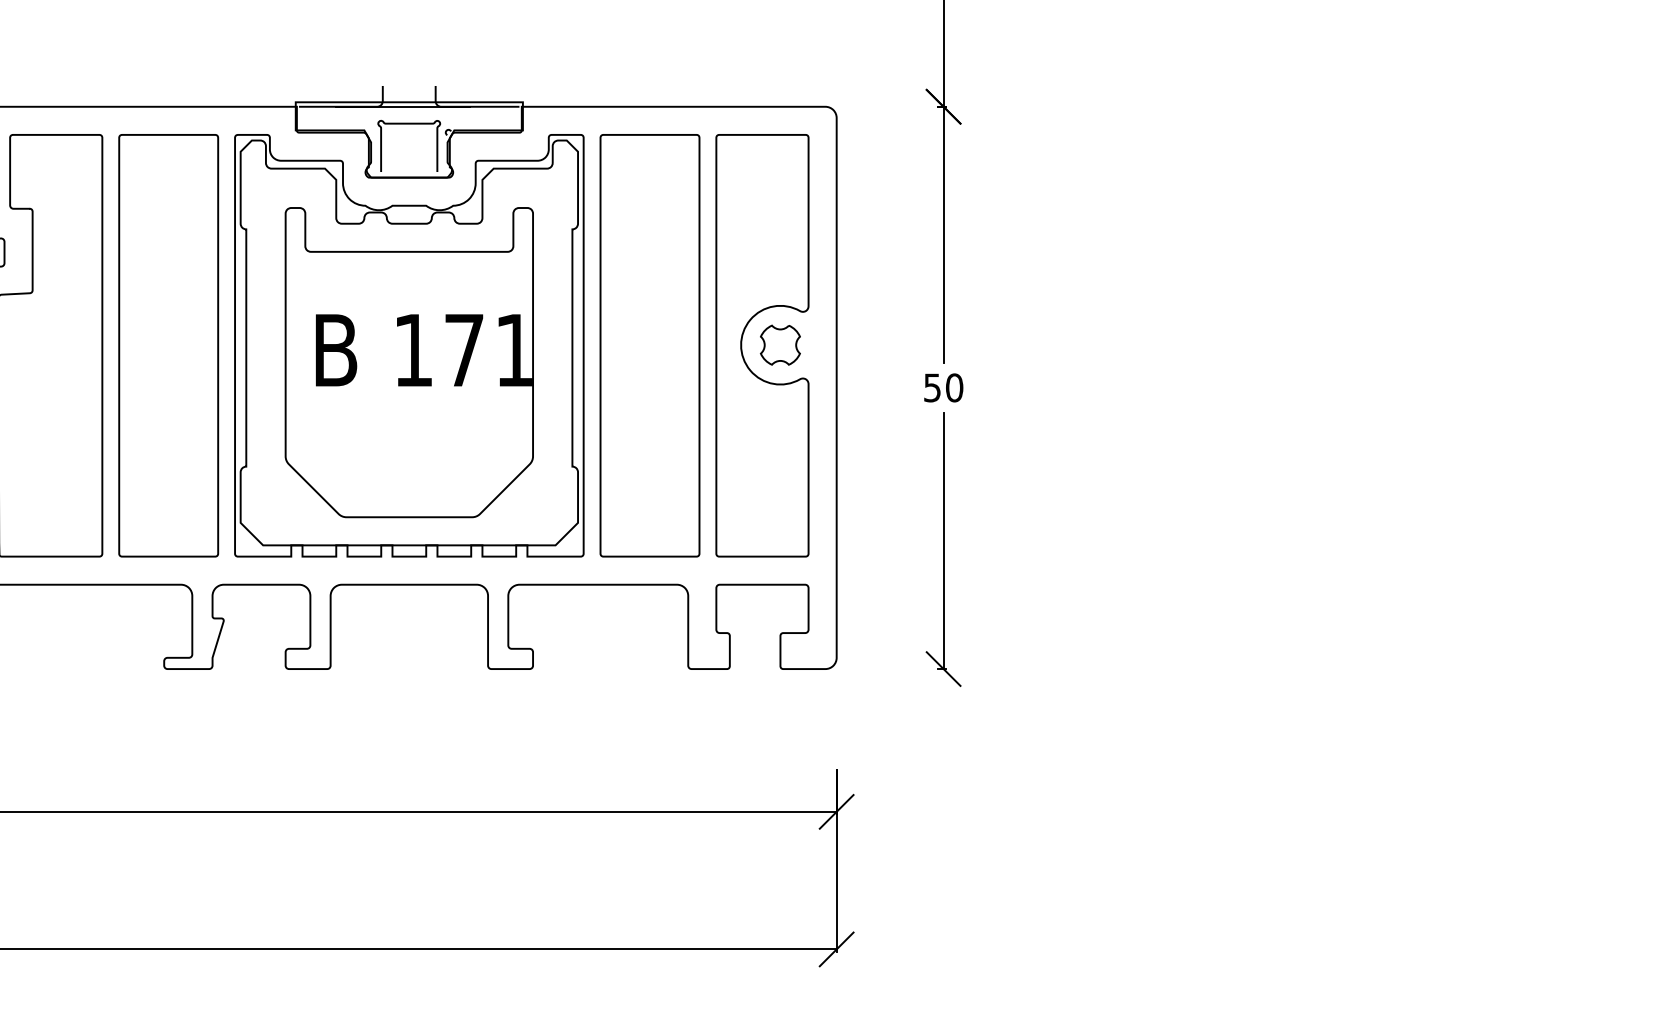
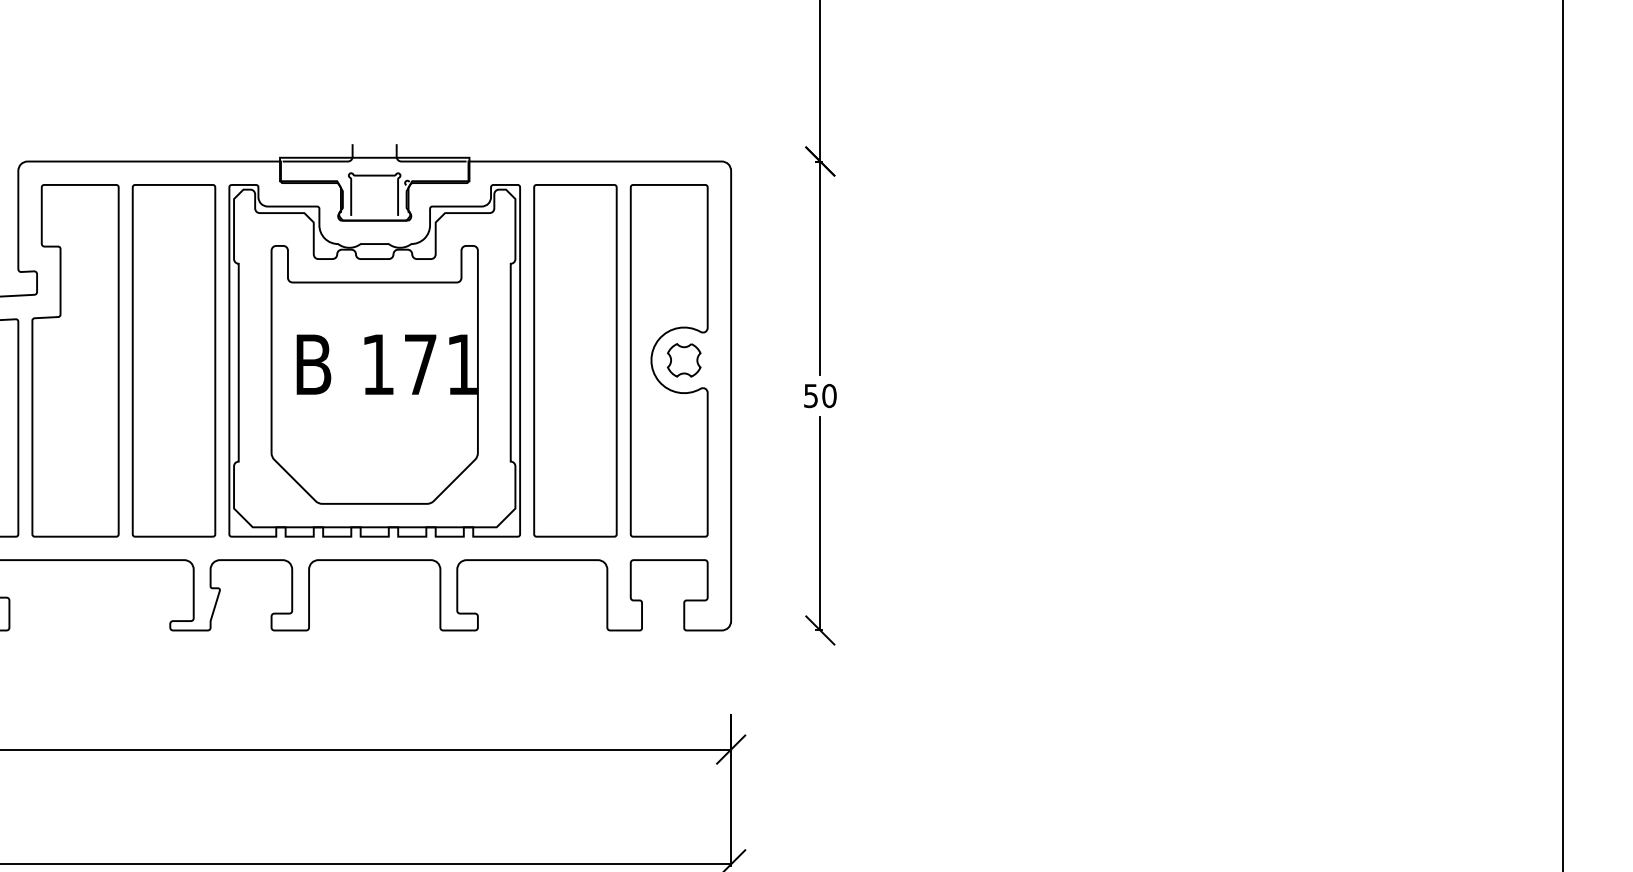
line: (403, 106) -> (369, 161), removed

